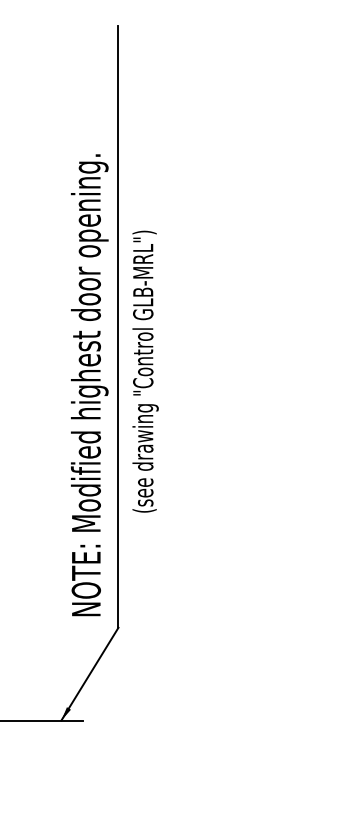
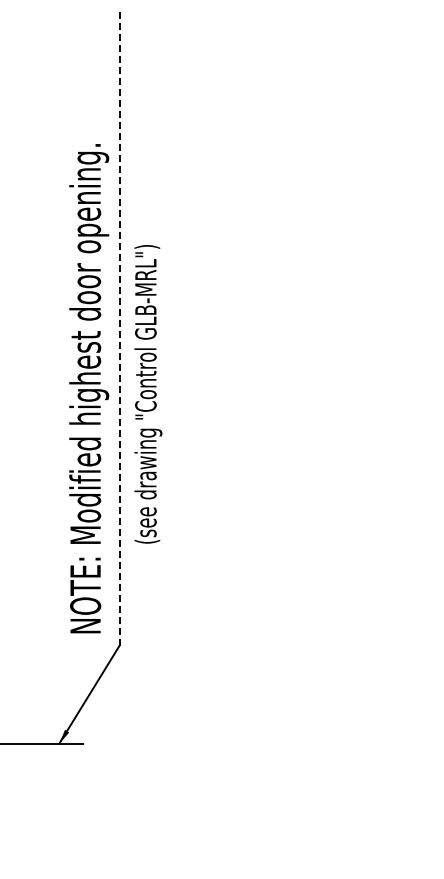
line: (118, 327) -> (119, 327), solid -> dashed
text: (145, 371) -> (148, 394), moved

